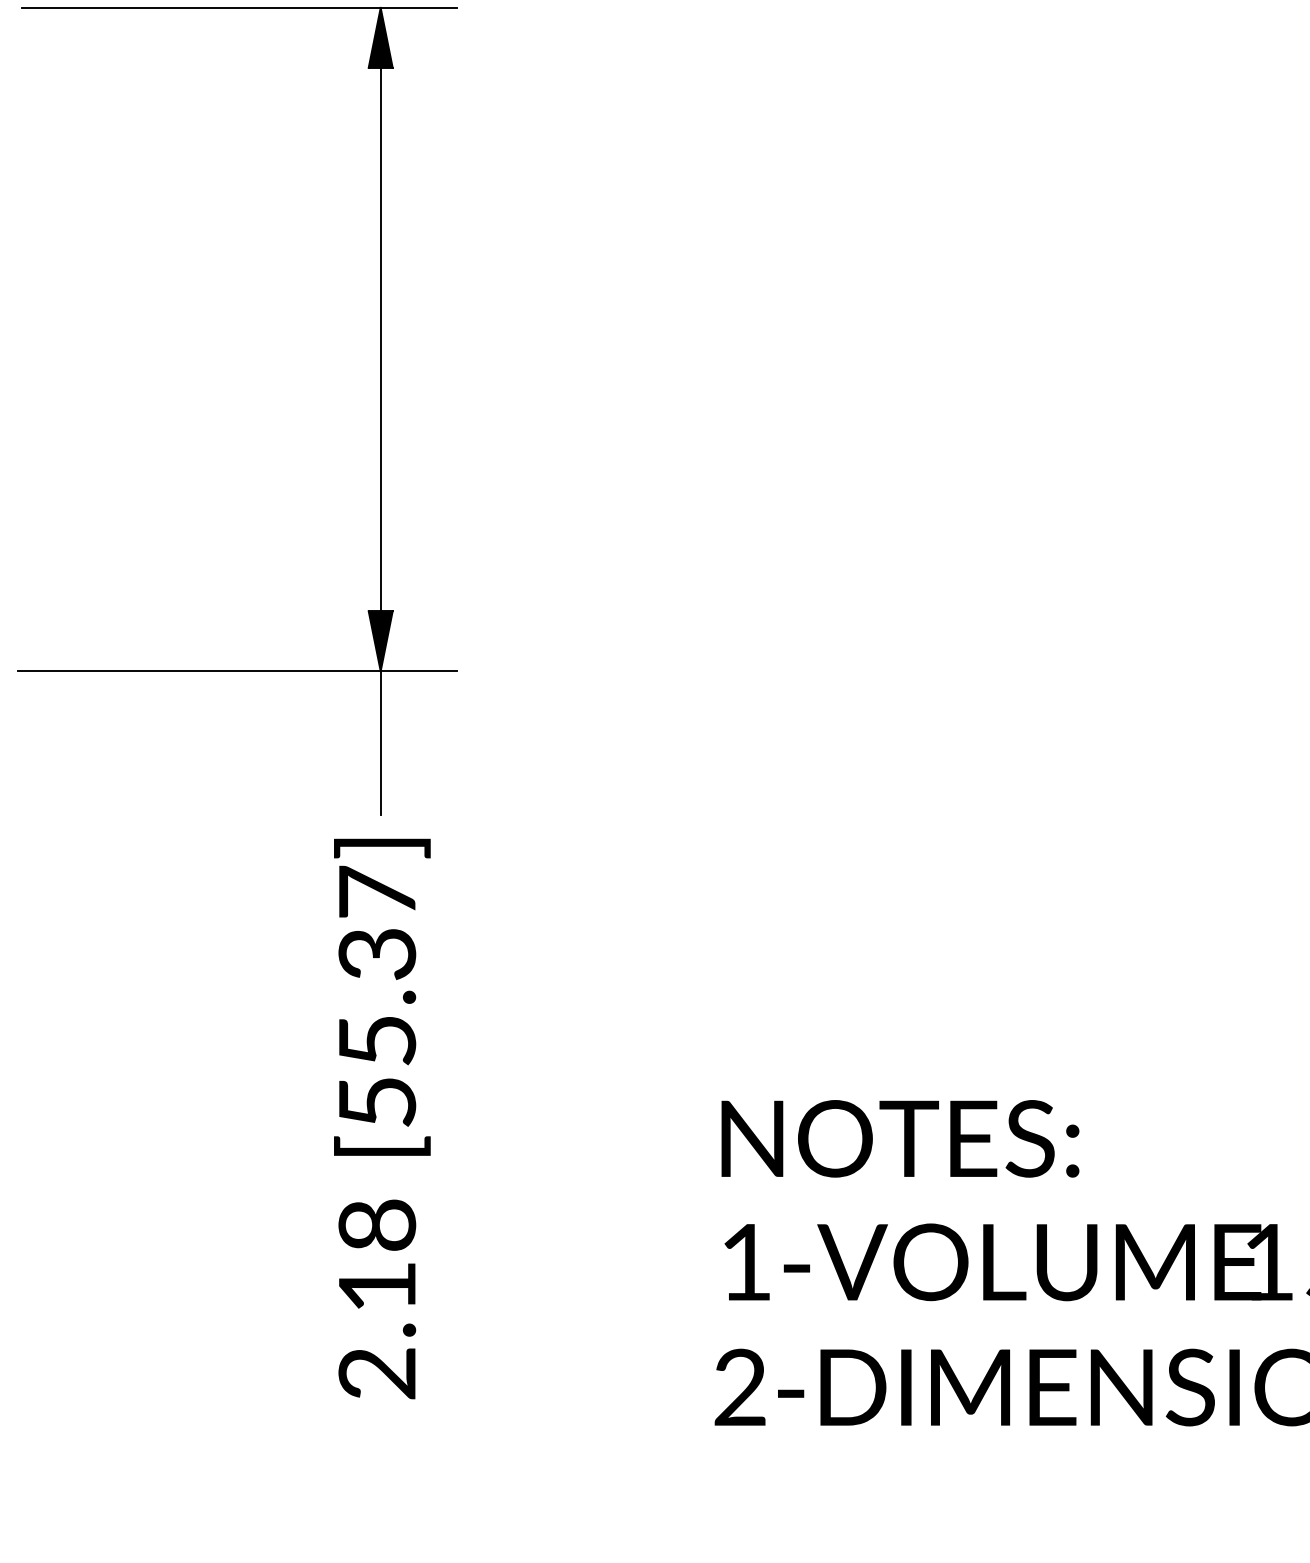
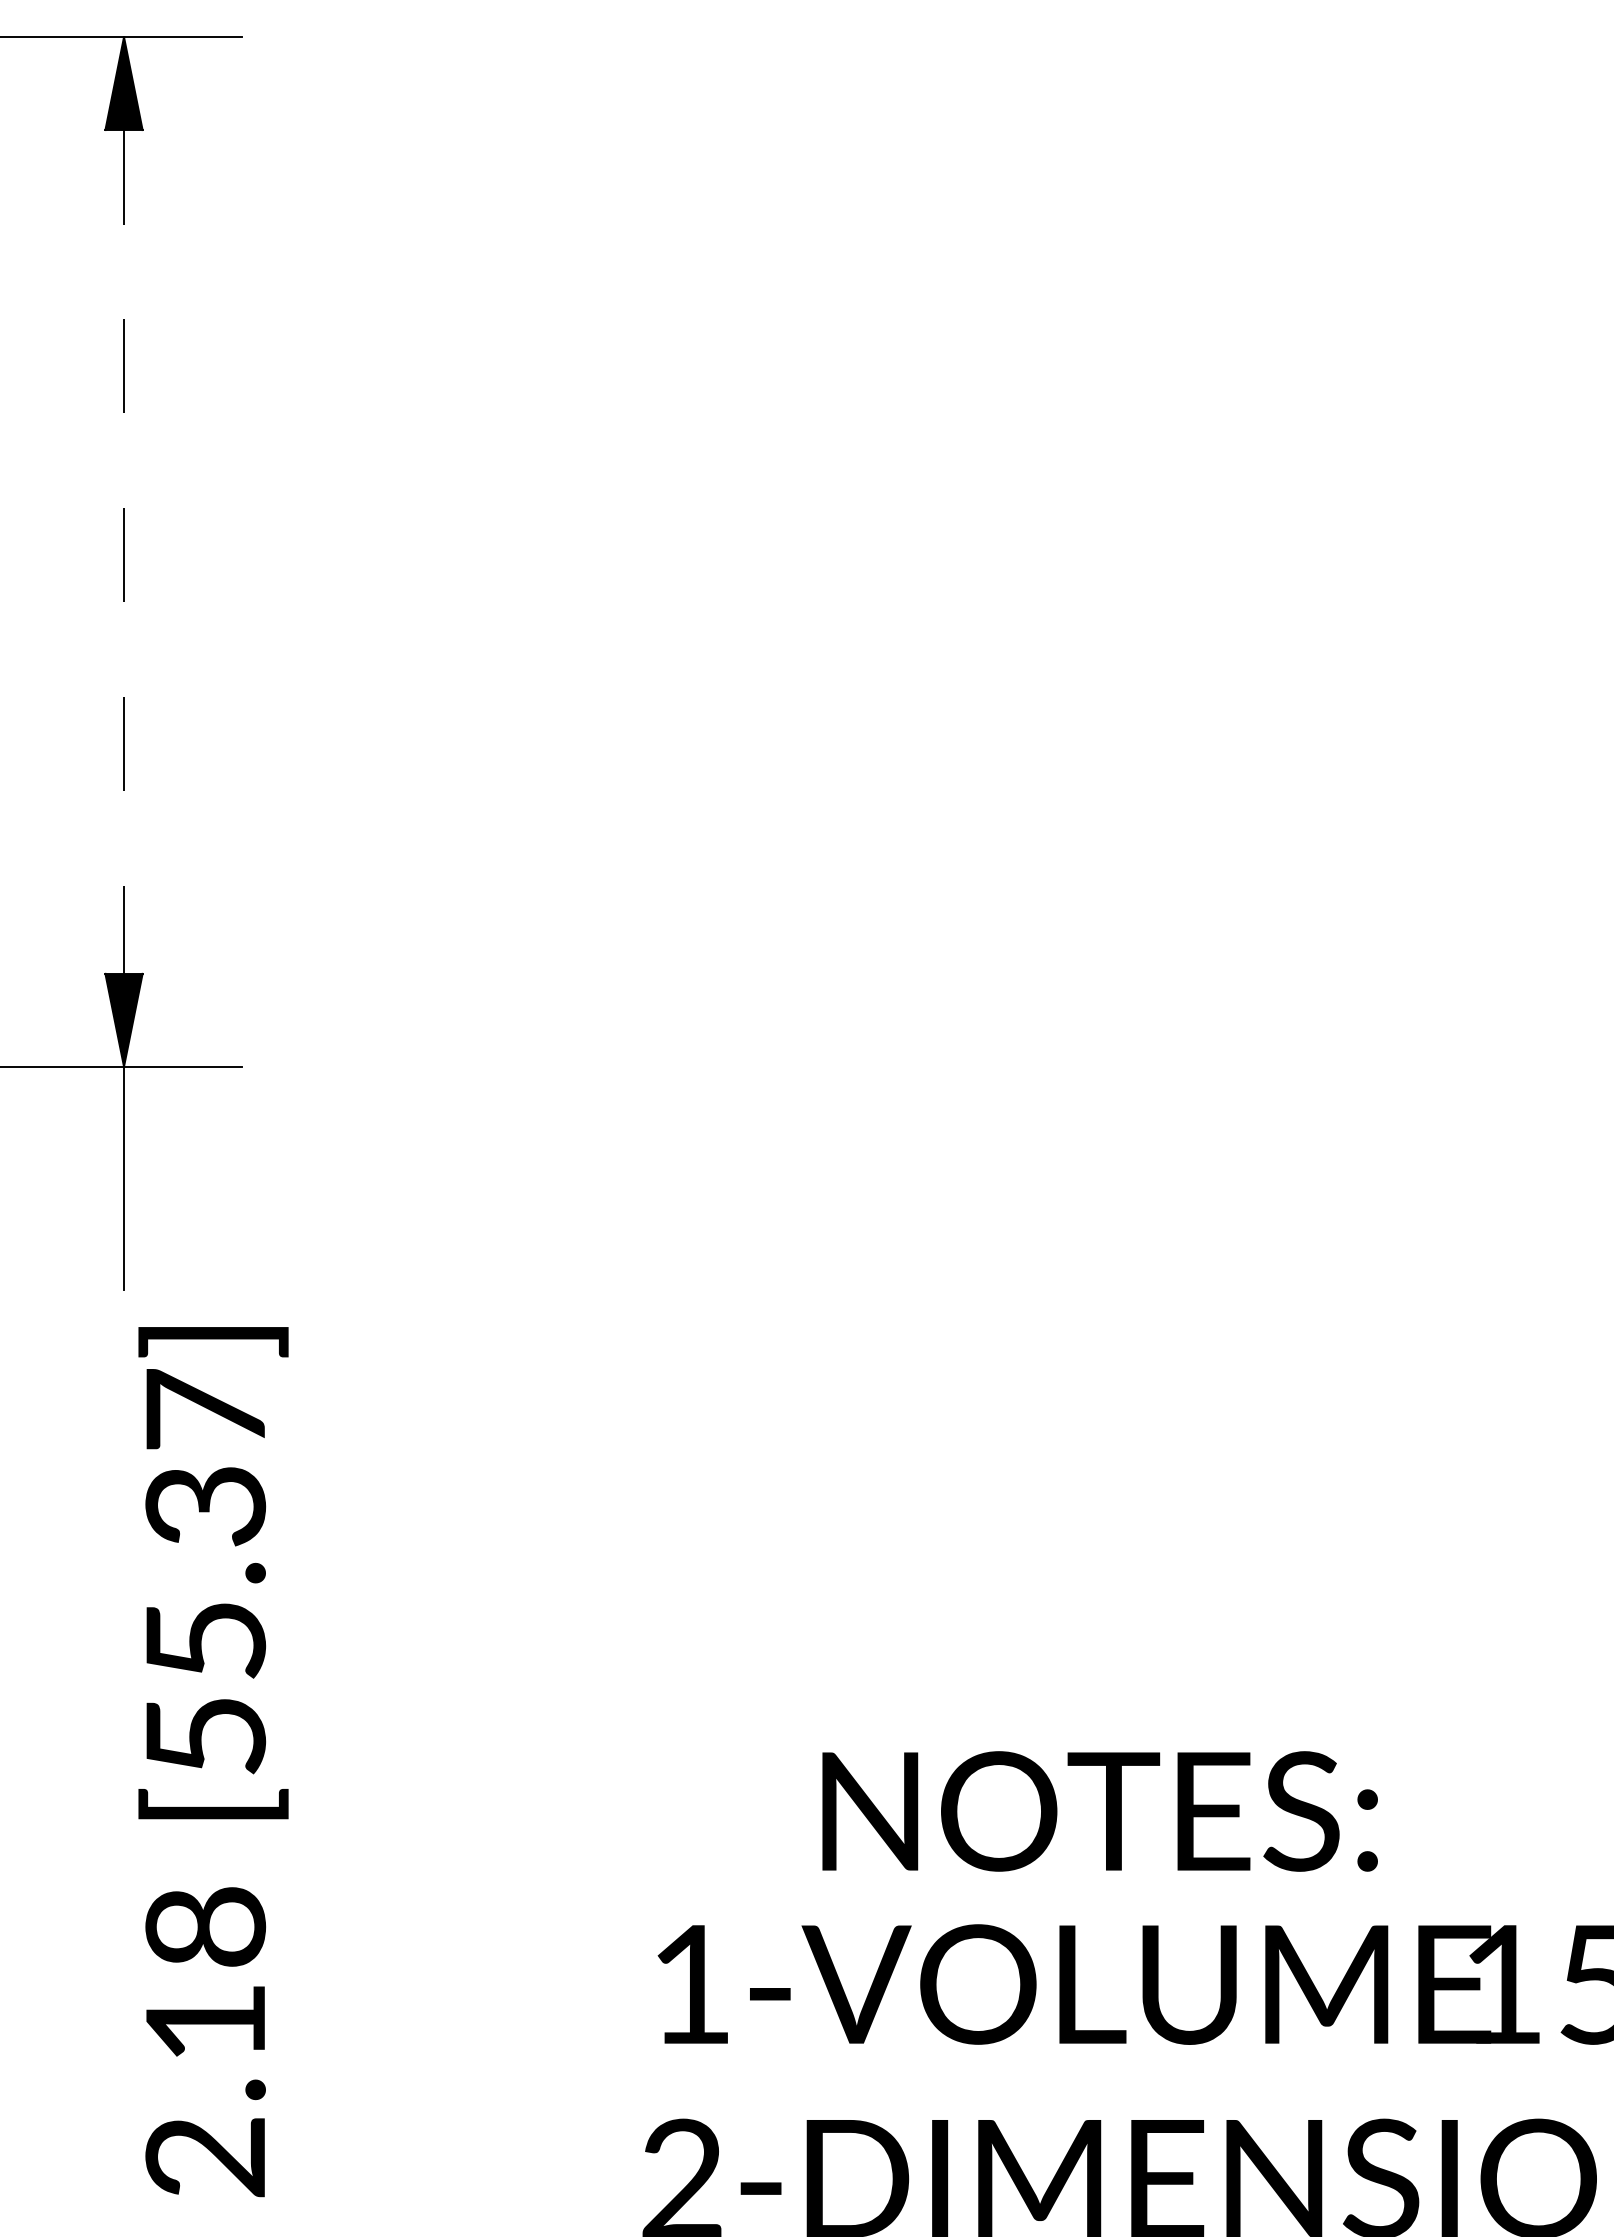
line: (380, 339) -> (123, 551), solid -> dashed
text: (382, 1118) -> (213, 1761), moved
text: (900, 1138) -> (1100, 1810), moved

